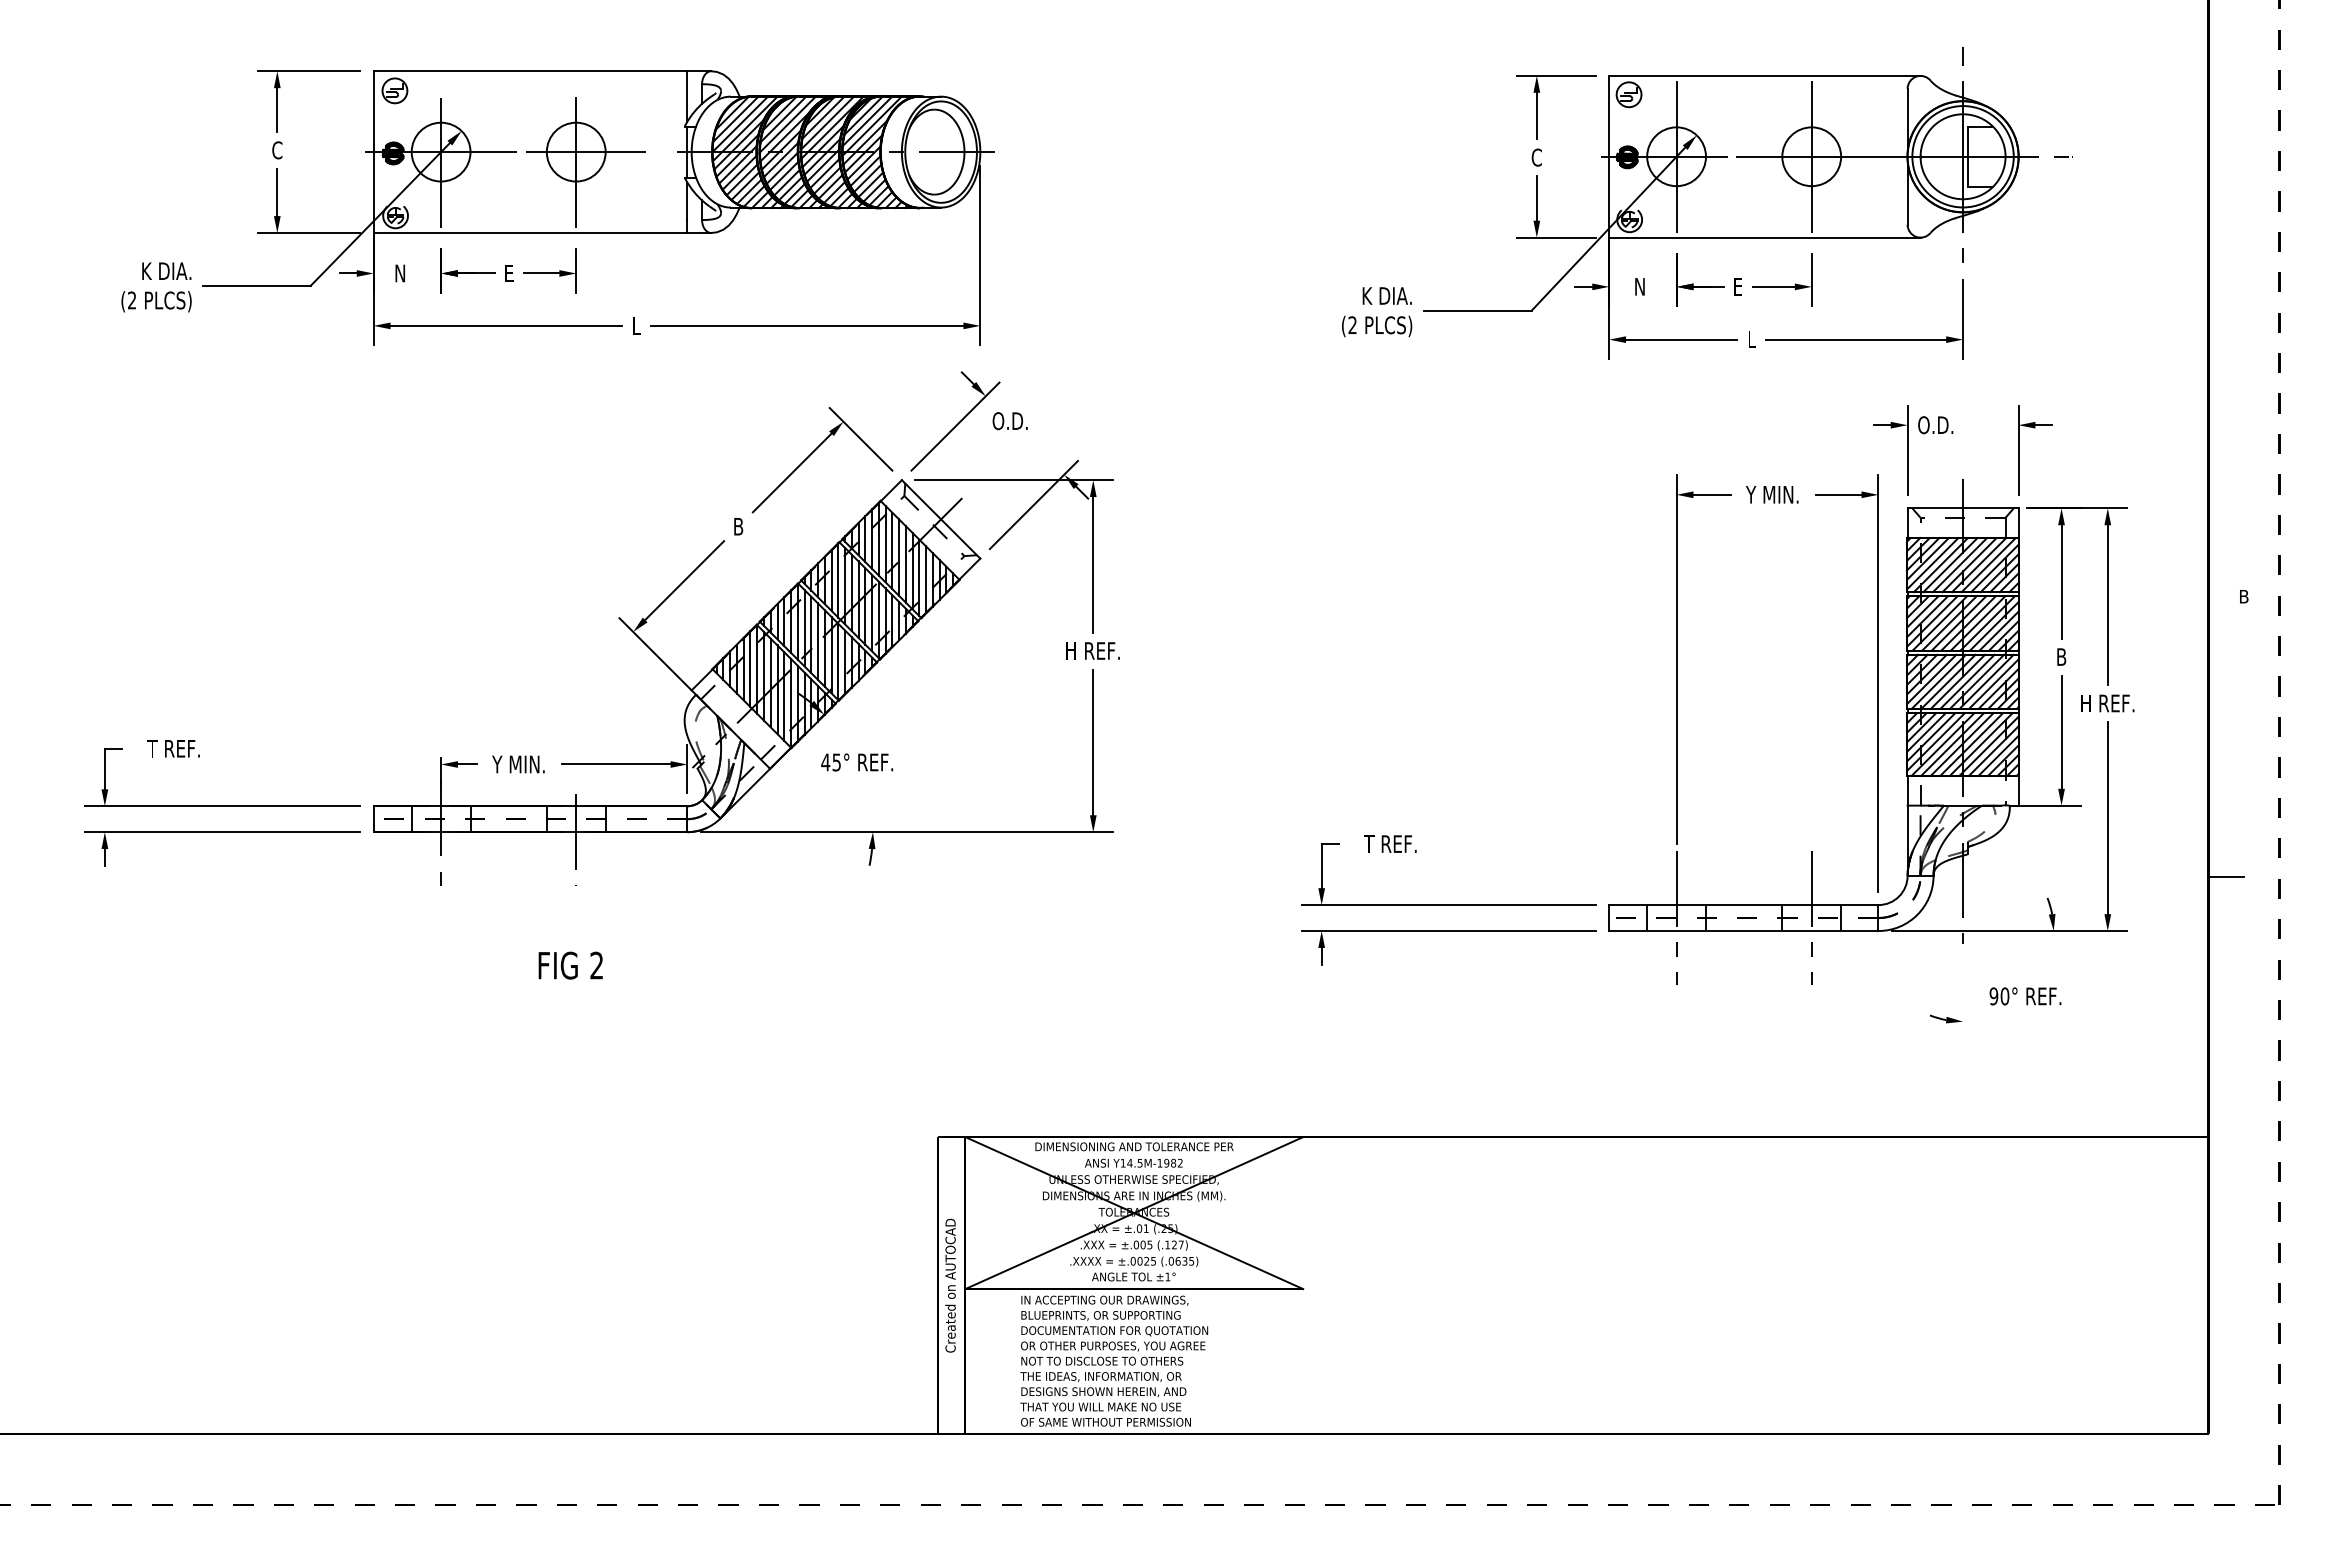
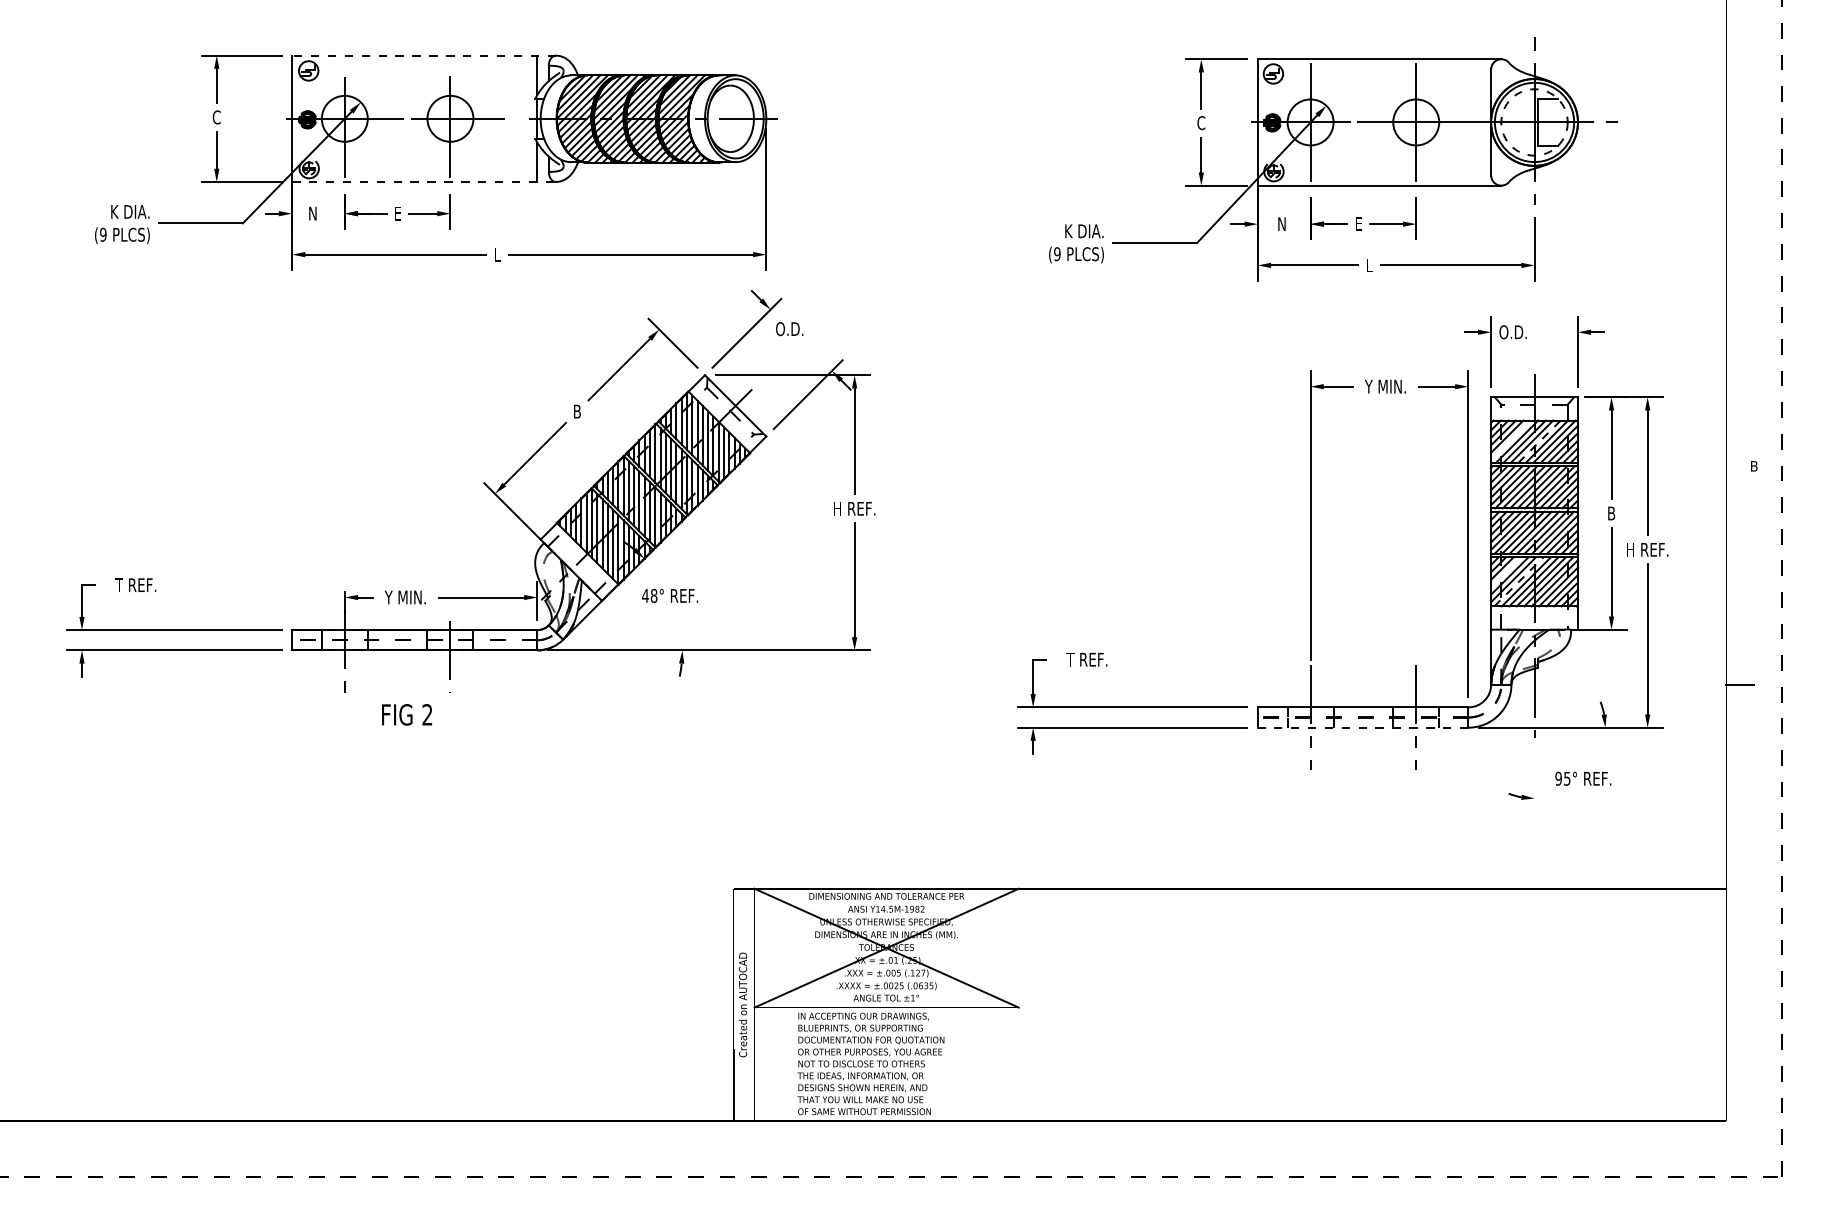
line: (542, 71) -> (424, 55), solid -> dashed
circle: (1962, 156) -> (1534, 122), solid -> dashed
line: (542, 232) -> (424, 181), solid -> dashed
text: (131, 300) -> (102, 234), (2 -> (9
text: (1352, 325) -> (1057, 254), (2 -> (9
line: (1932, 563) -> (1510, 440), removed
line: (1969, 564) -> (1539, 441), solid -> dashed
line: (1926, 732) -> (1505, 572), removed
line: (1943, 744) -> (1519, 581), solid -> dashed
text: (836, 762) -> (653, 595), 45° -> 48°
line: (1743, 931) -> (1362, 728), solid -> dashed
text: (570, 965) -> (406, 714), moved
text: (2004, 996) -> (1566, 778), 90° -> 95°

